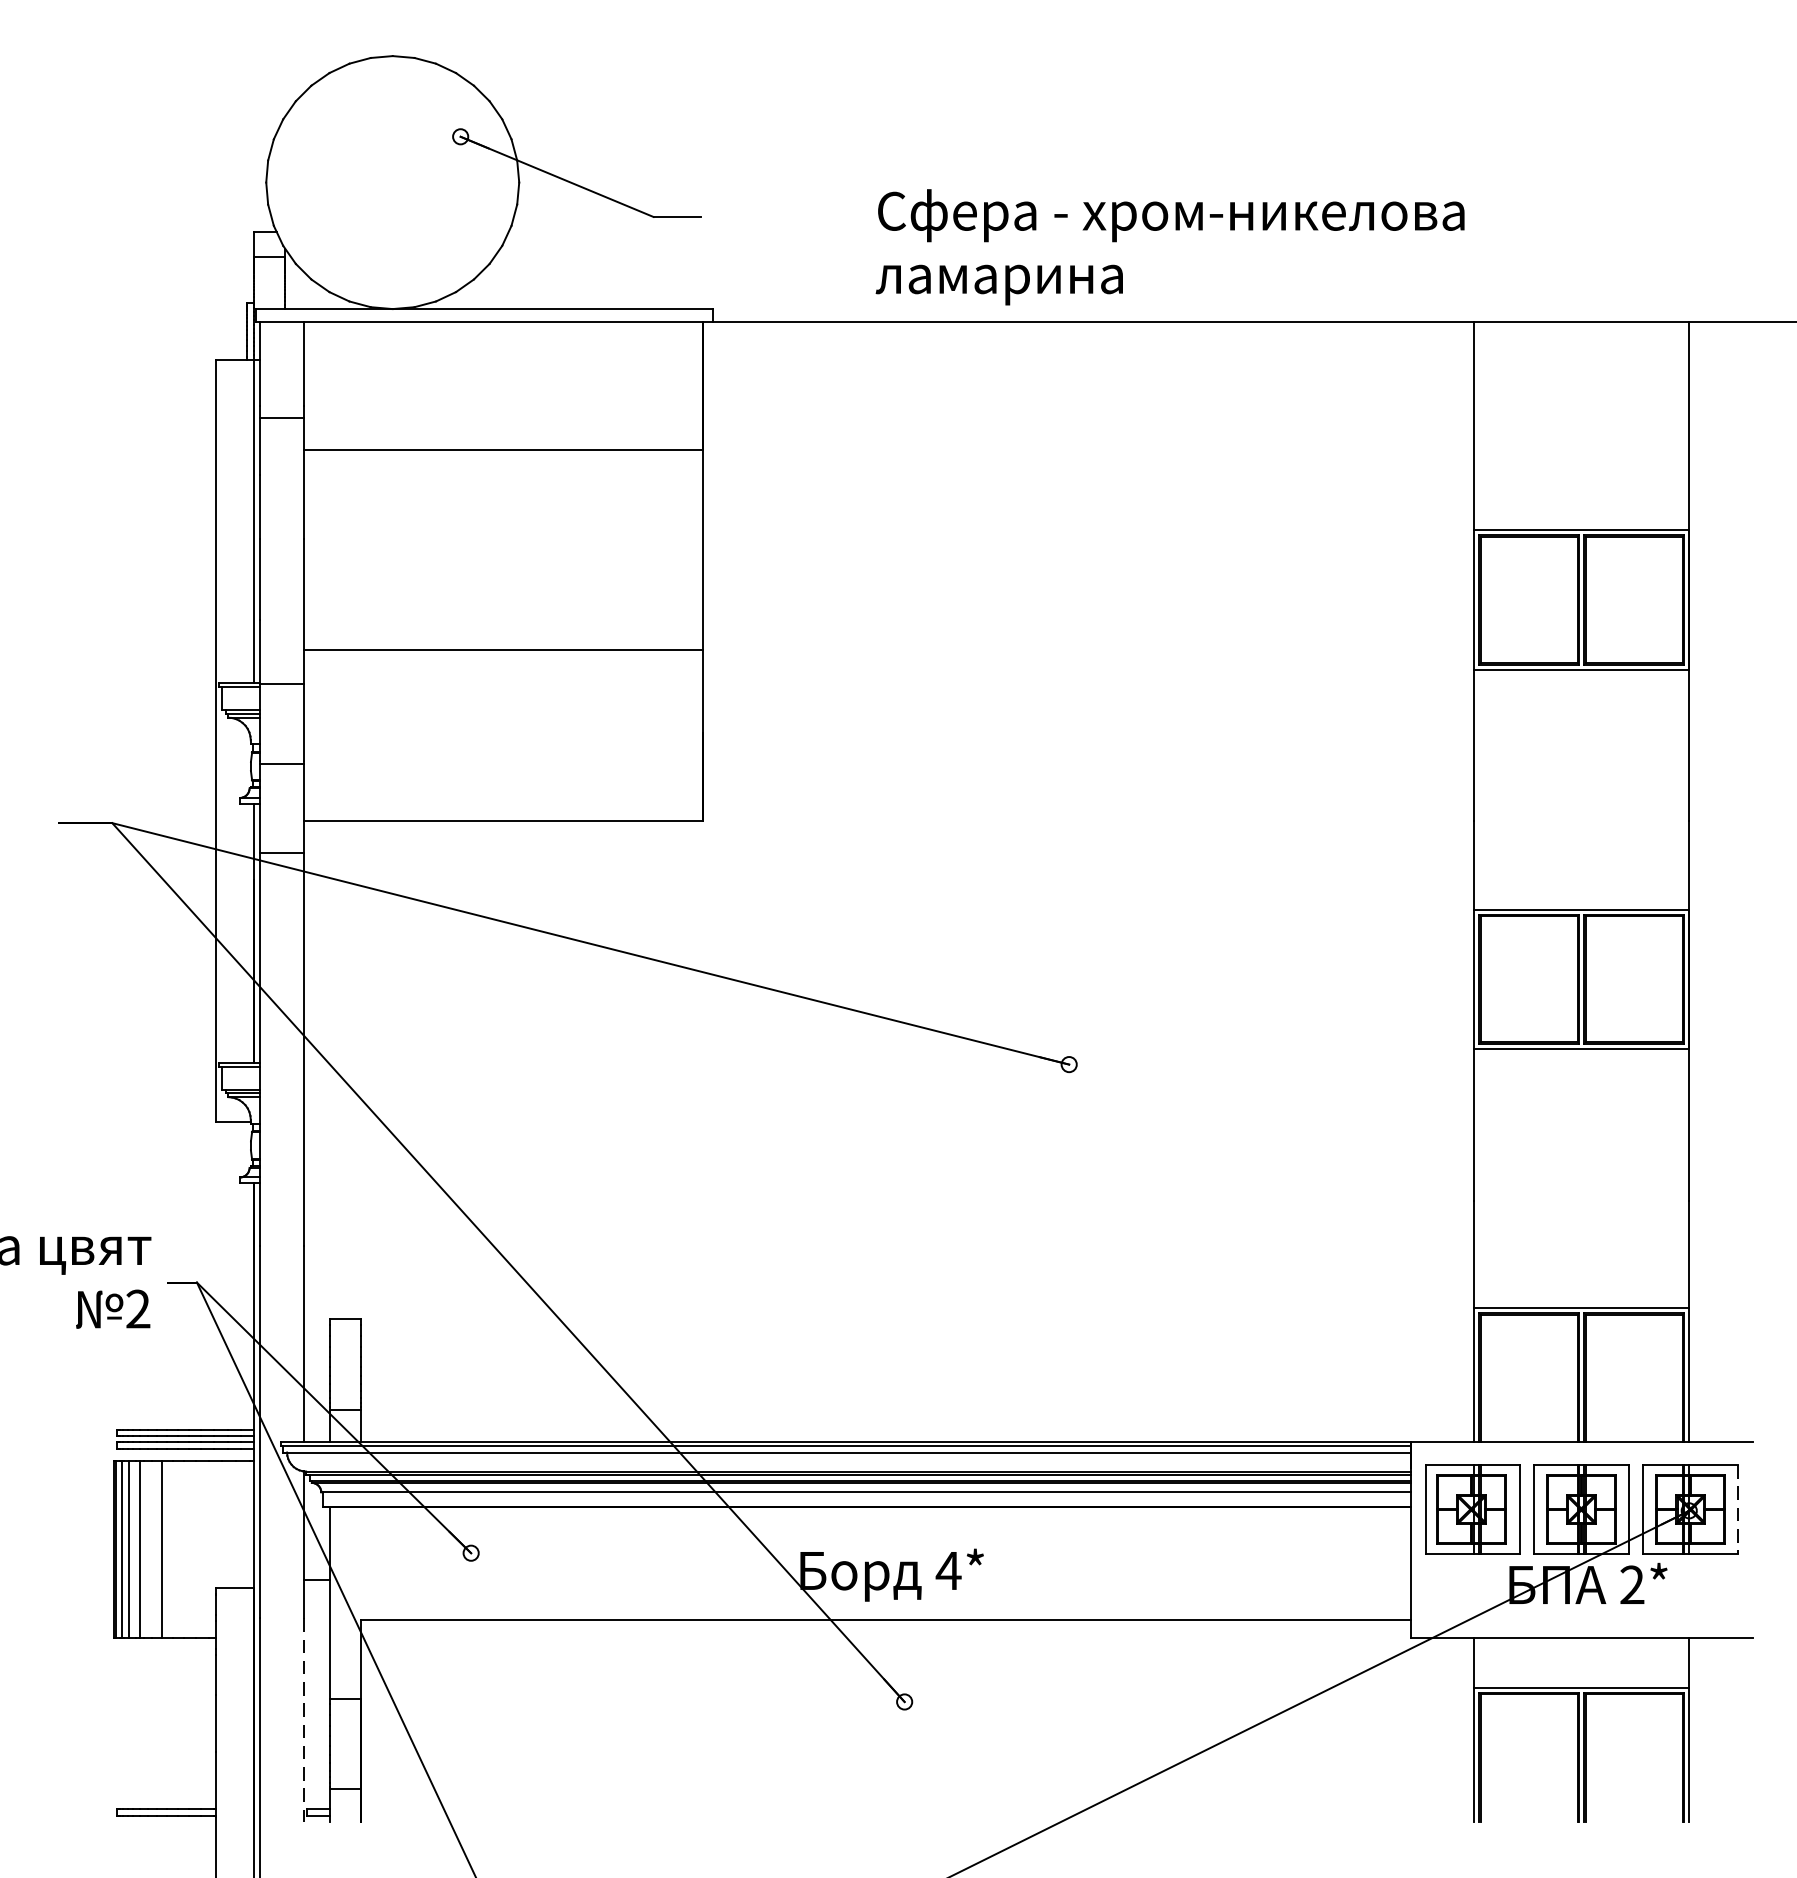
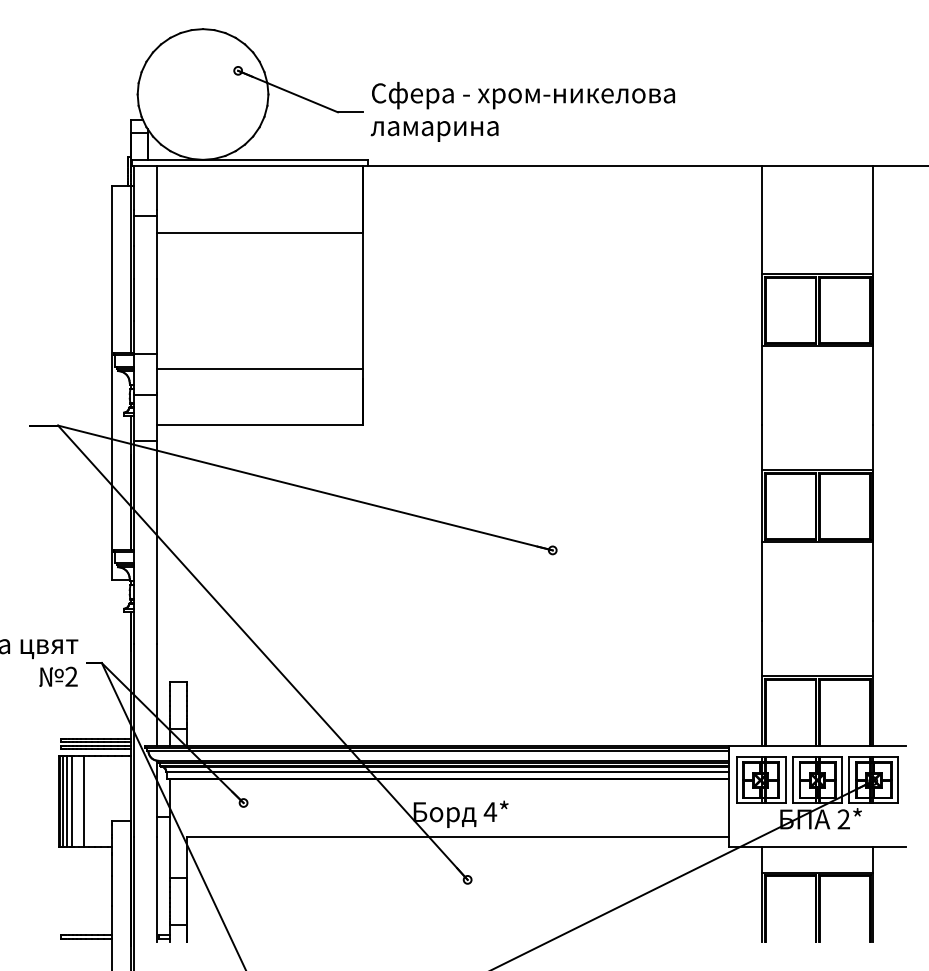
text: (1169, 246) -> (522, 111), moved
line: (503, 650) -> (260, 369), moved
line: (1738, 1509) -> (898, 780), dashed -> solid
line: (304, 1720) -> (157, 889), dashed -> solid

